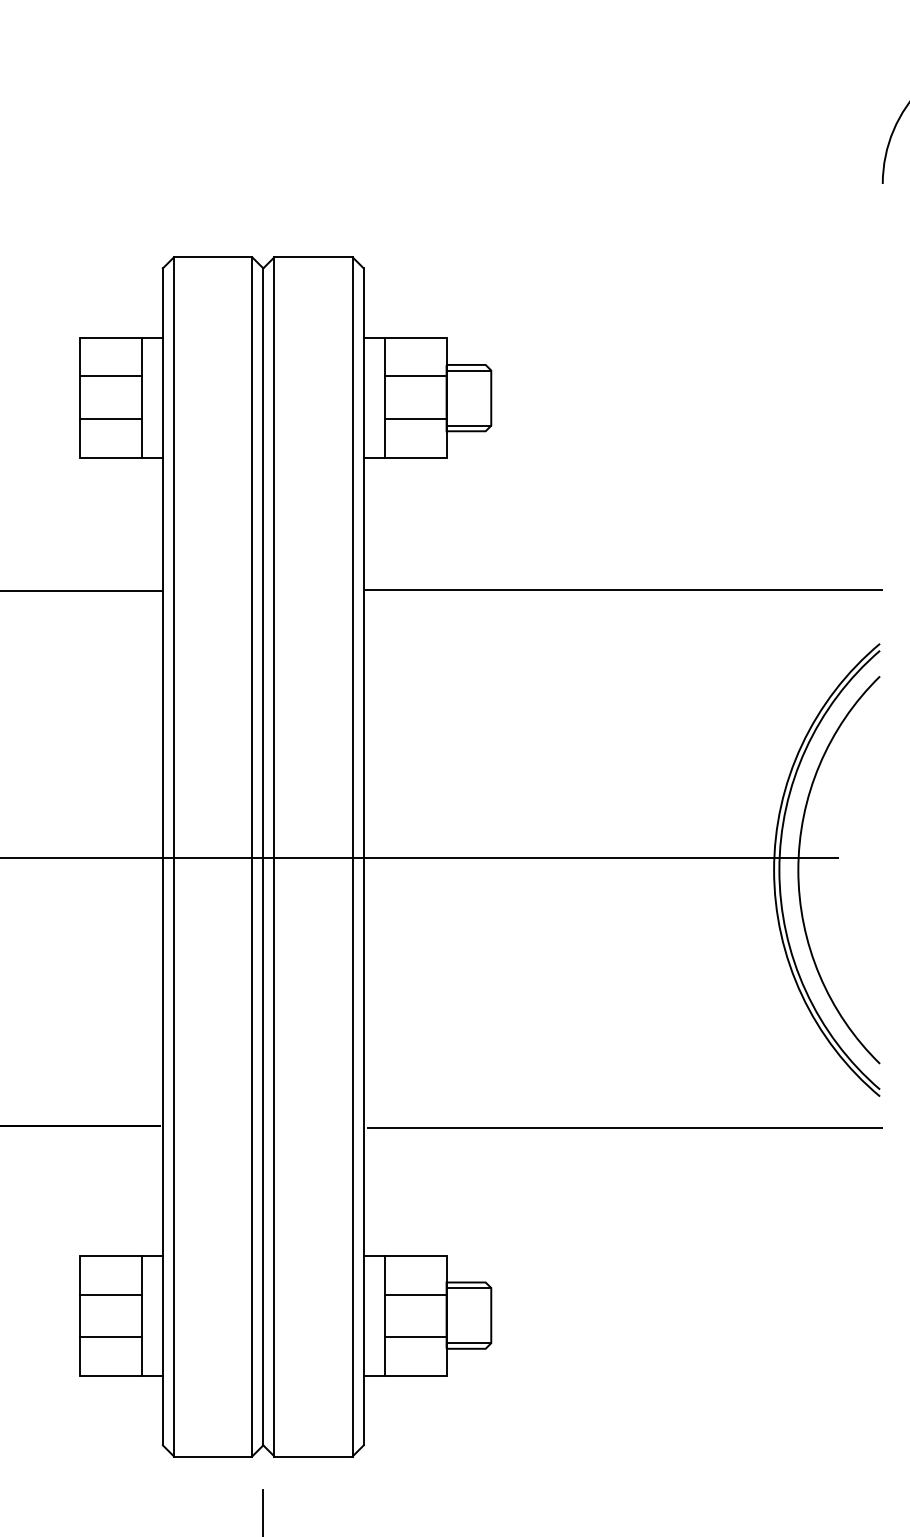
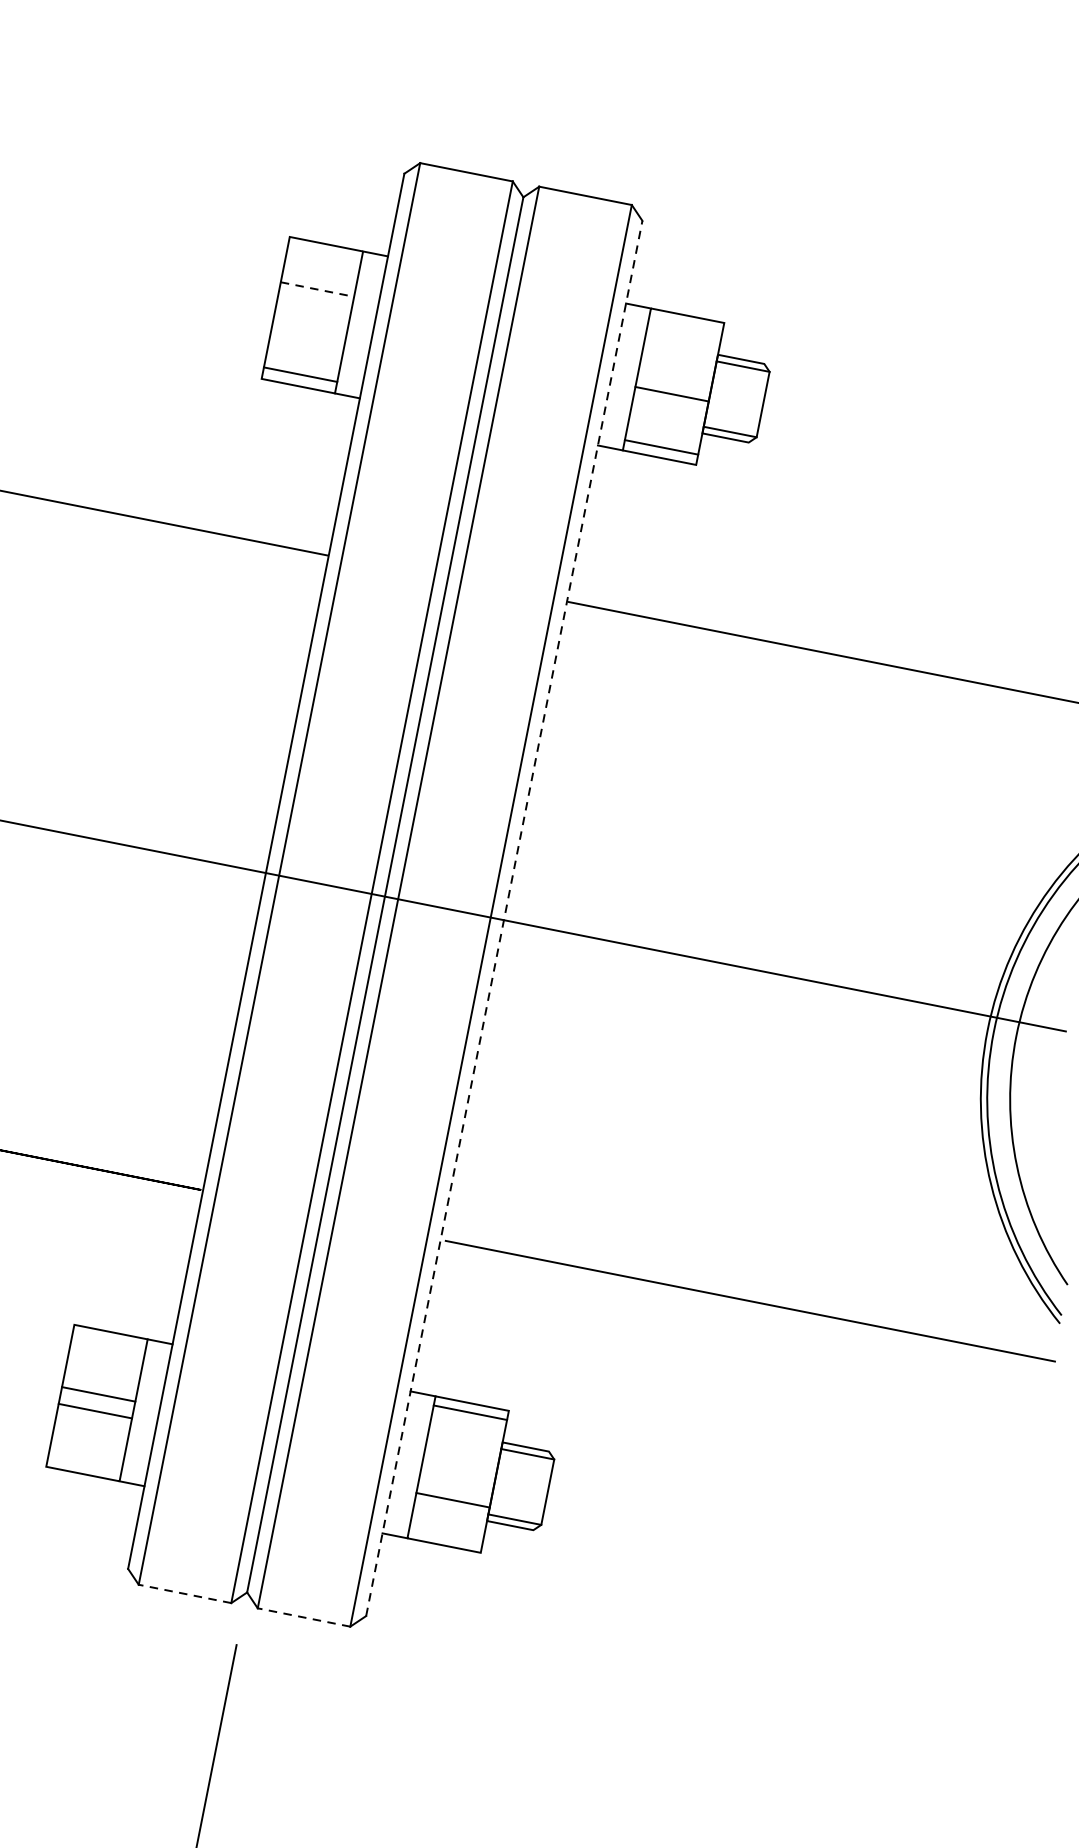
line: (110, 376) -> (316, 289), solid -> dashed
line: (415, 376) -> (671, 394), moved
line: (110, 419) -> (299, 374), moved
line: (415, 419) -> (661, 447), moved
line: (363, 856) -> (504, 917), solid -> dashed
line: (110, 1294) -> (94, 1410), moved
line: (415, 1294) -> (470, 1412), moved
line: (110, 1337) -> (98, 1394), moved
line: (212, 1456) -> (184, 1593), solid -> dashed
line: (313, 1456) -> (304, 1617), solid -> dashed

